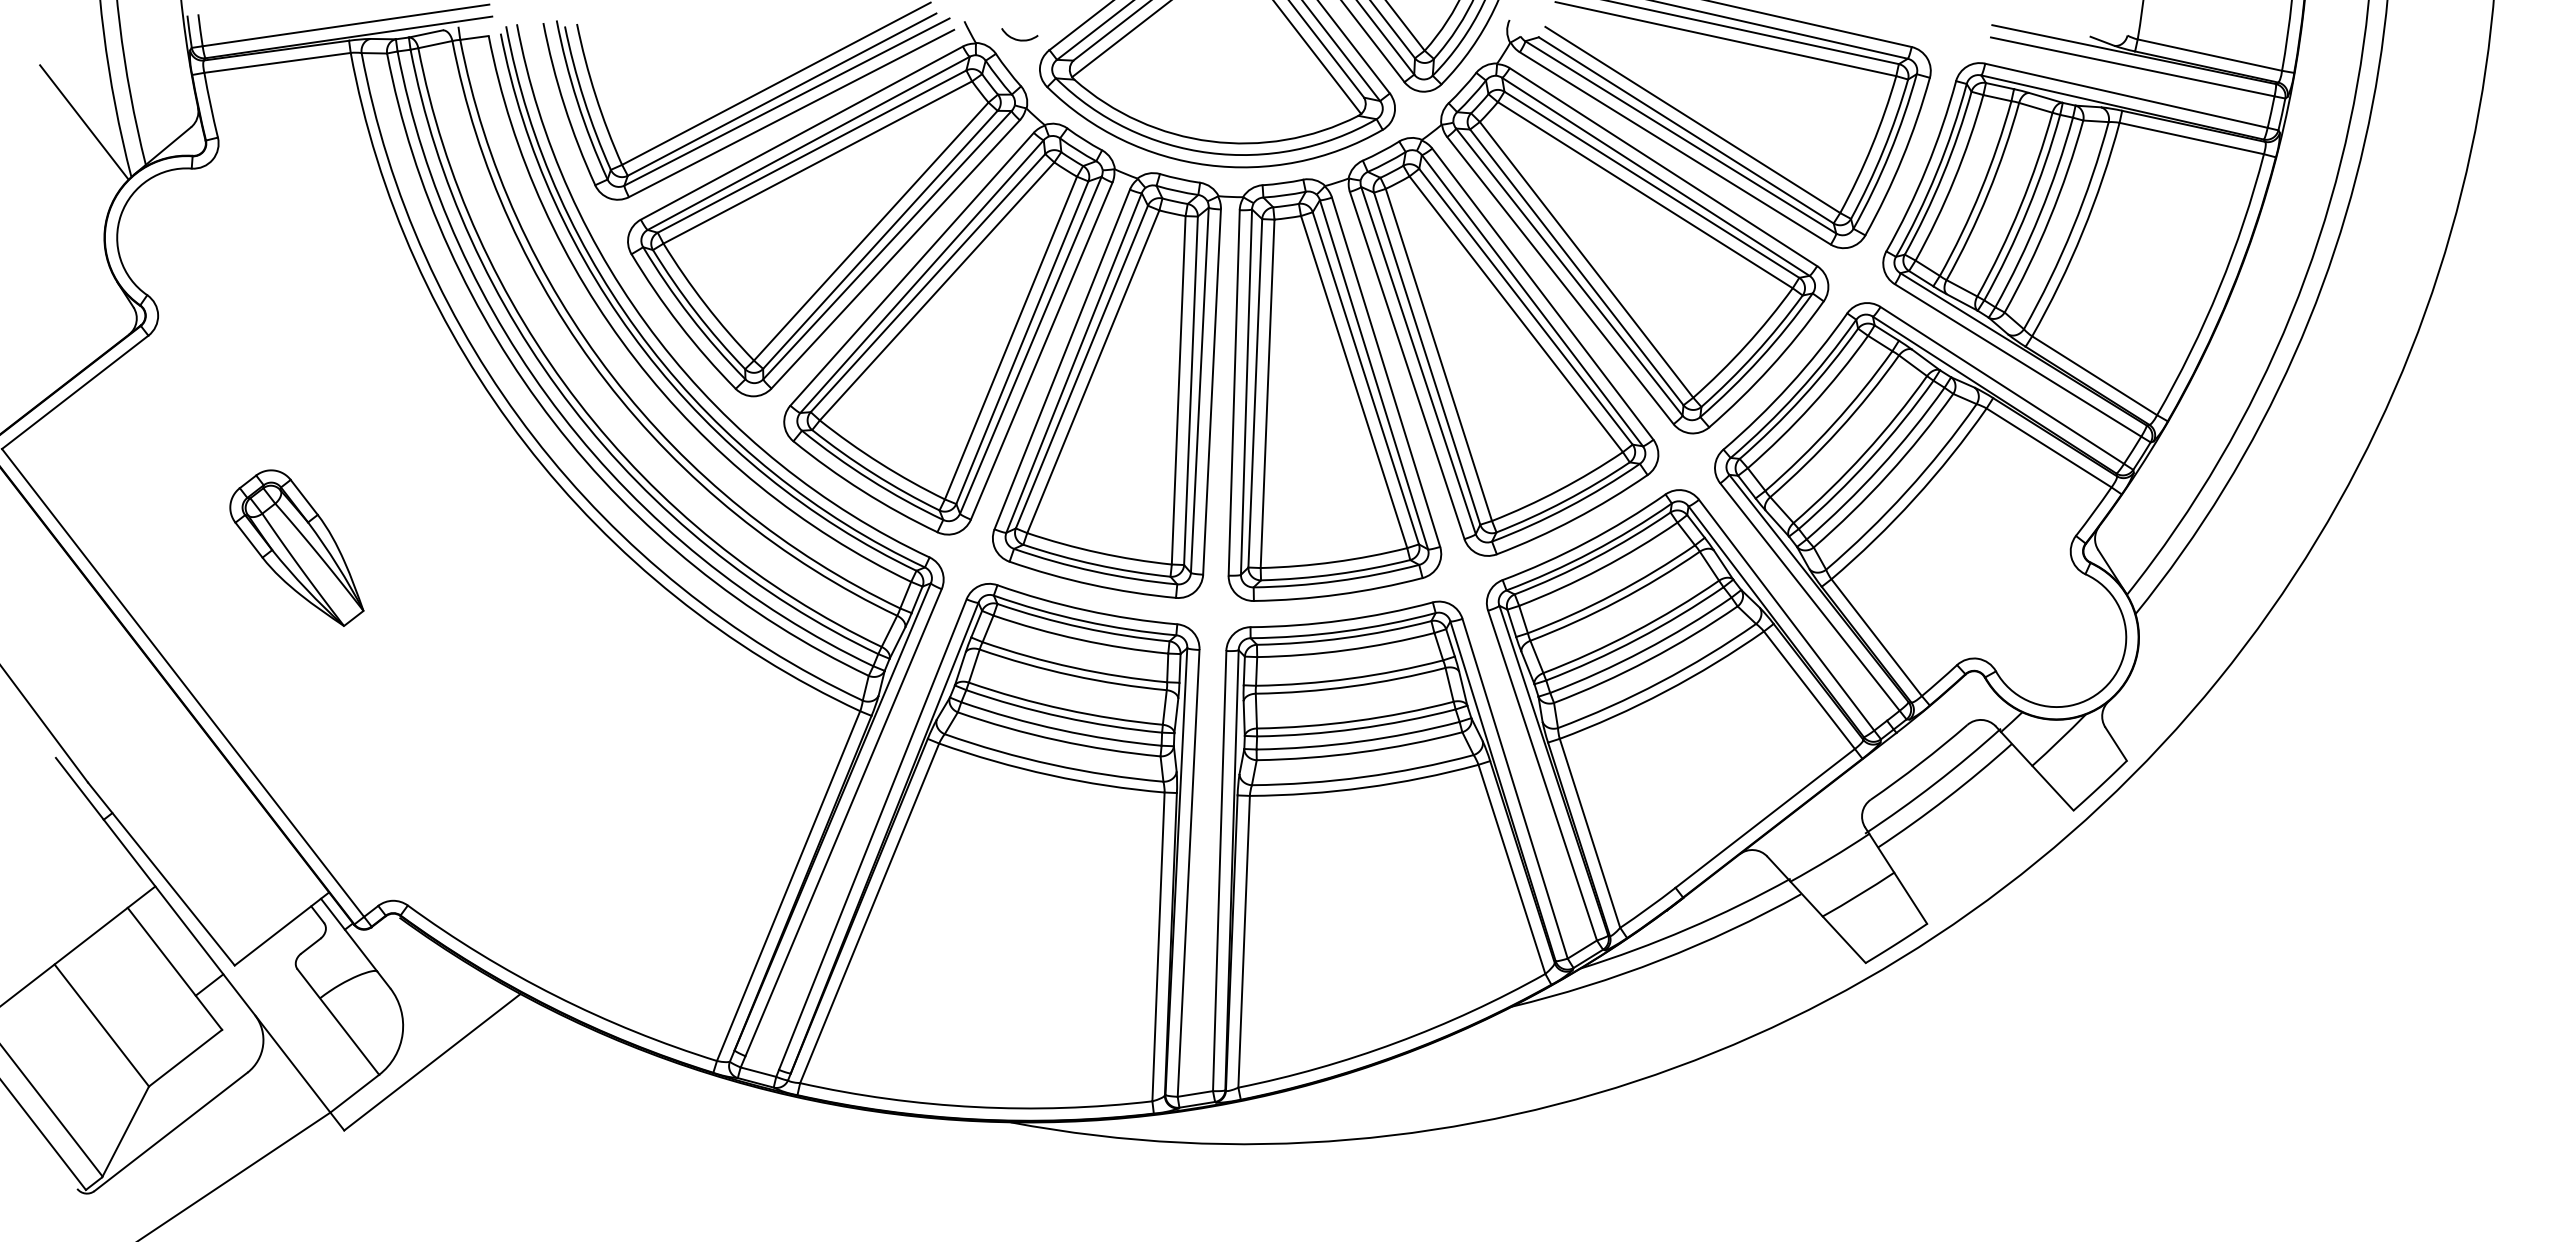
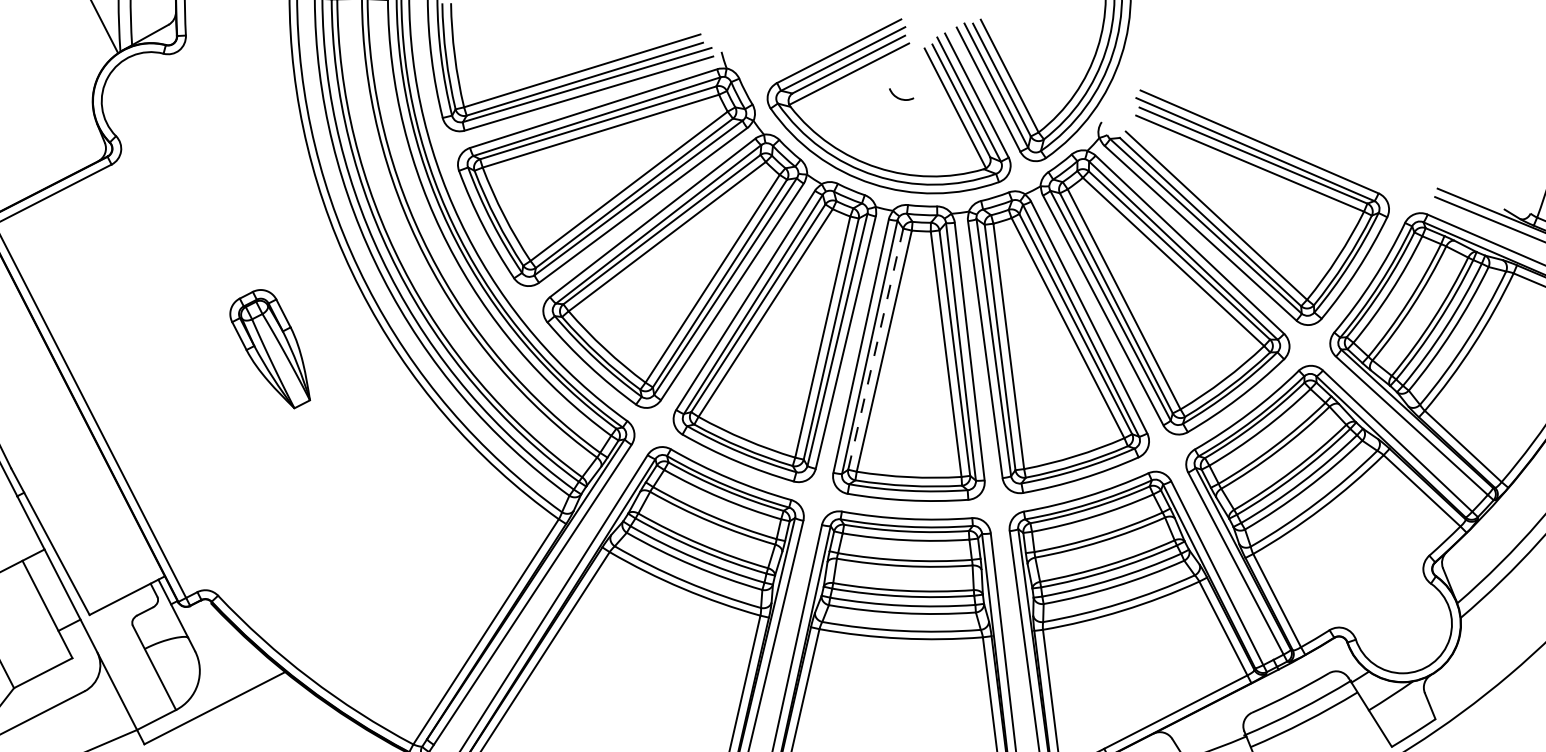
curve: (1016, 38) -> (898, 97), moved
line: (1255, 392) -> (876, 348), solid -> dashed
part: (296, 547) -> (271, 347), moved

